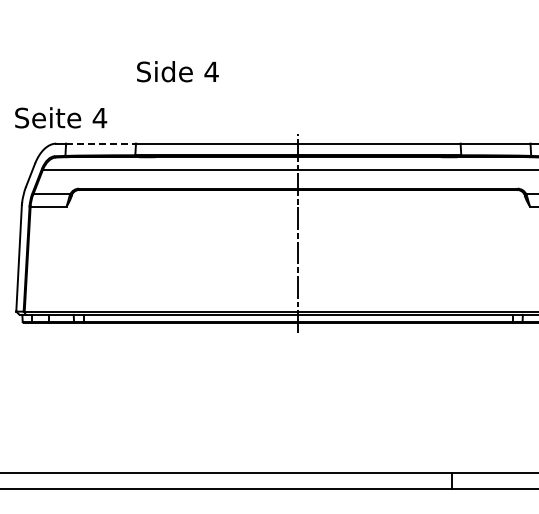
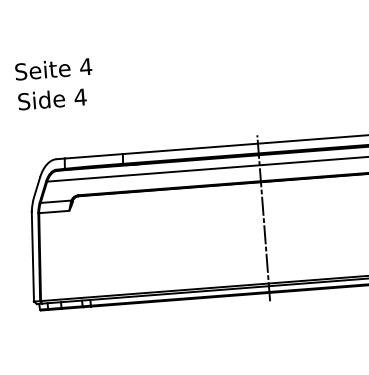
text: (177, 71) -> (52, 99), moved
text: (61, 117) -> (53, 68), moved
line: (101, 143) -> (94, 156), dashed -> solid

